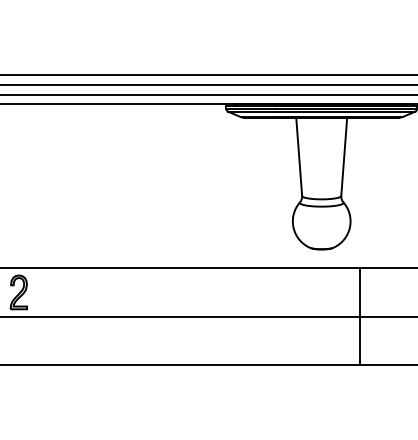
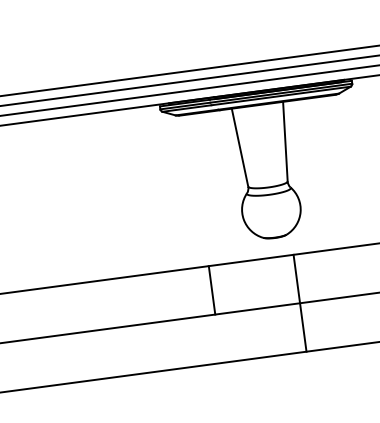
line: (253, 292) -> (212, 290), added
line: (359, 316) -> (300, 303), moved

